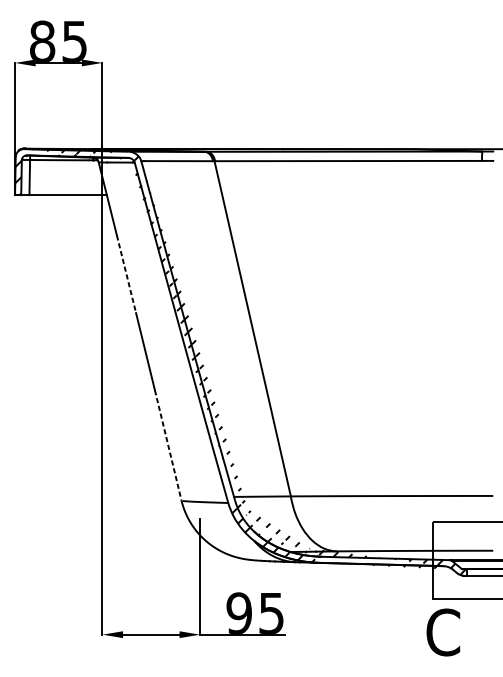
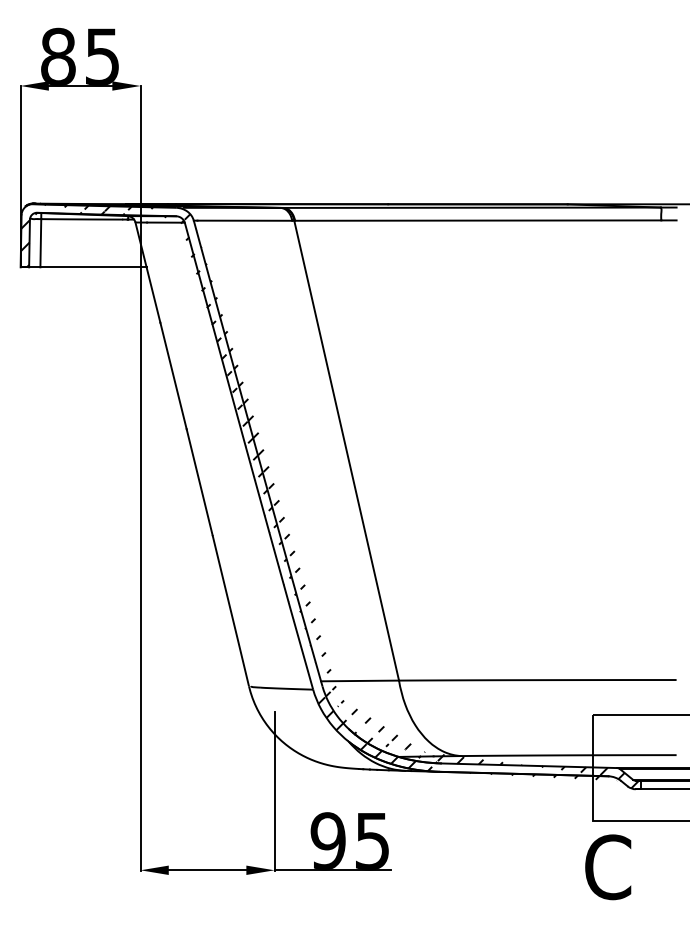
line: (126, 273) -> (173, 375), dashed -> solid
line: (168, 446) -> (231, 611), dashed -> solid

